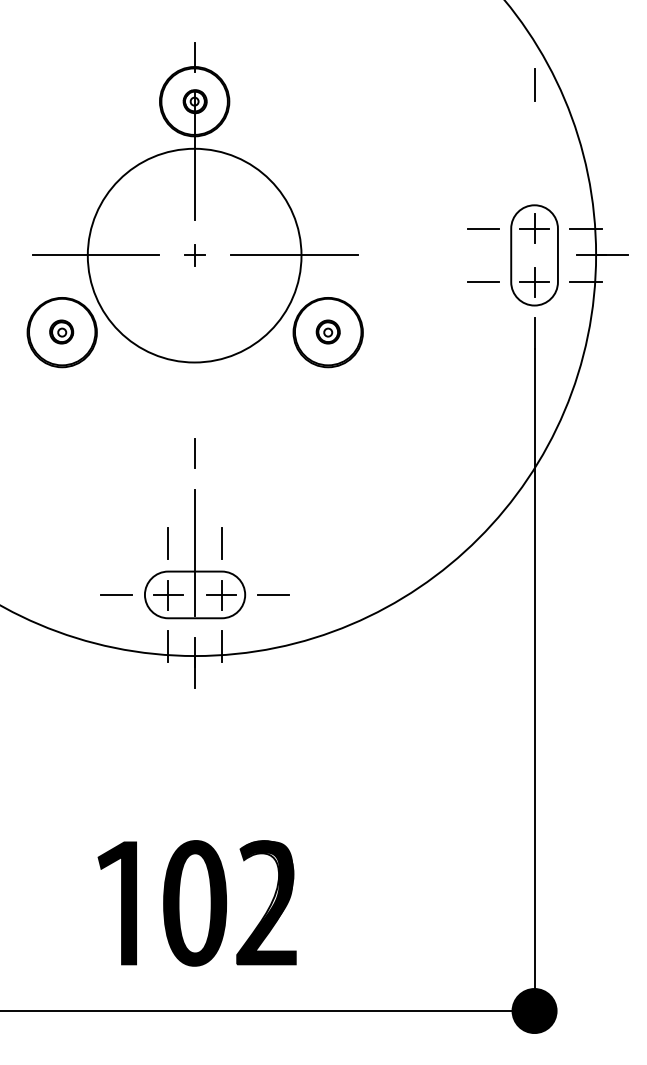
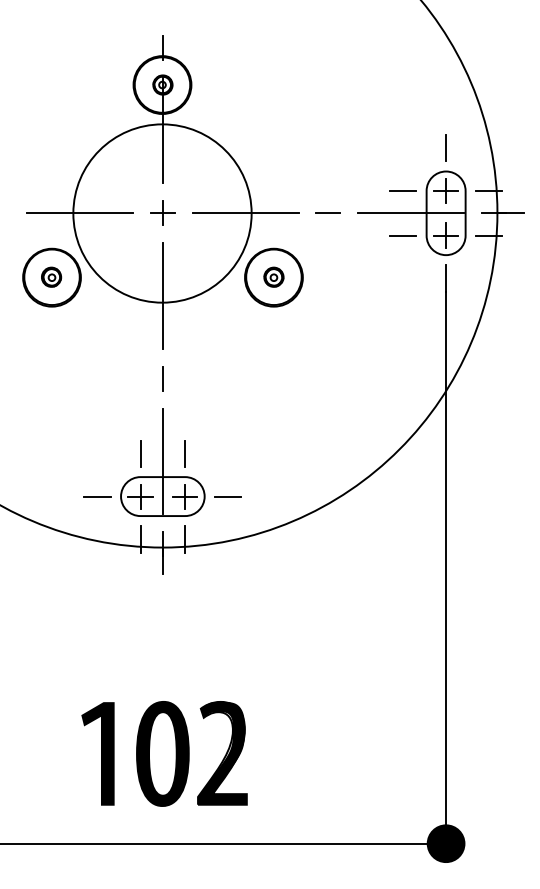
line: (534, 84) -> (446, 147), moved
line: (393, 254) -> (328, 212), added
part: (195, 255) -> (163, 213), size x1.43
line: (492, 255) -> (410, 213), added
line: (194, 354) -> (162, 295), added

